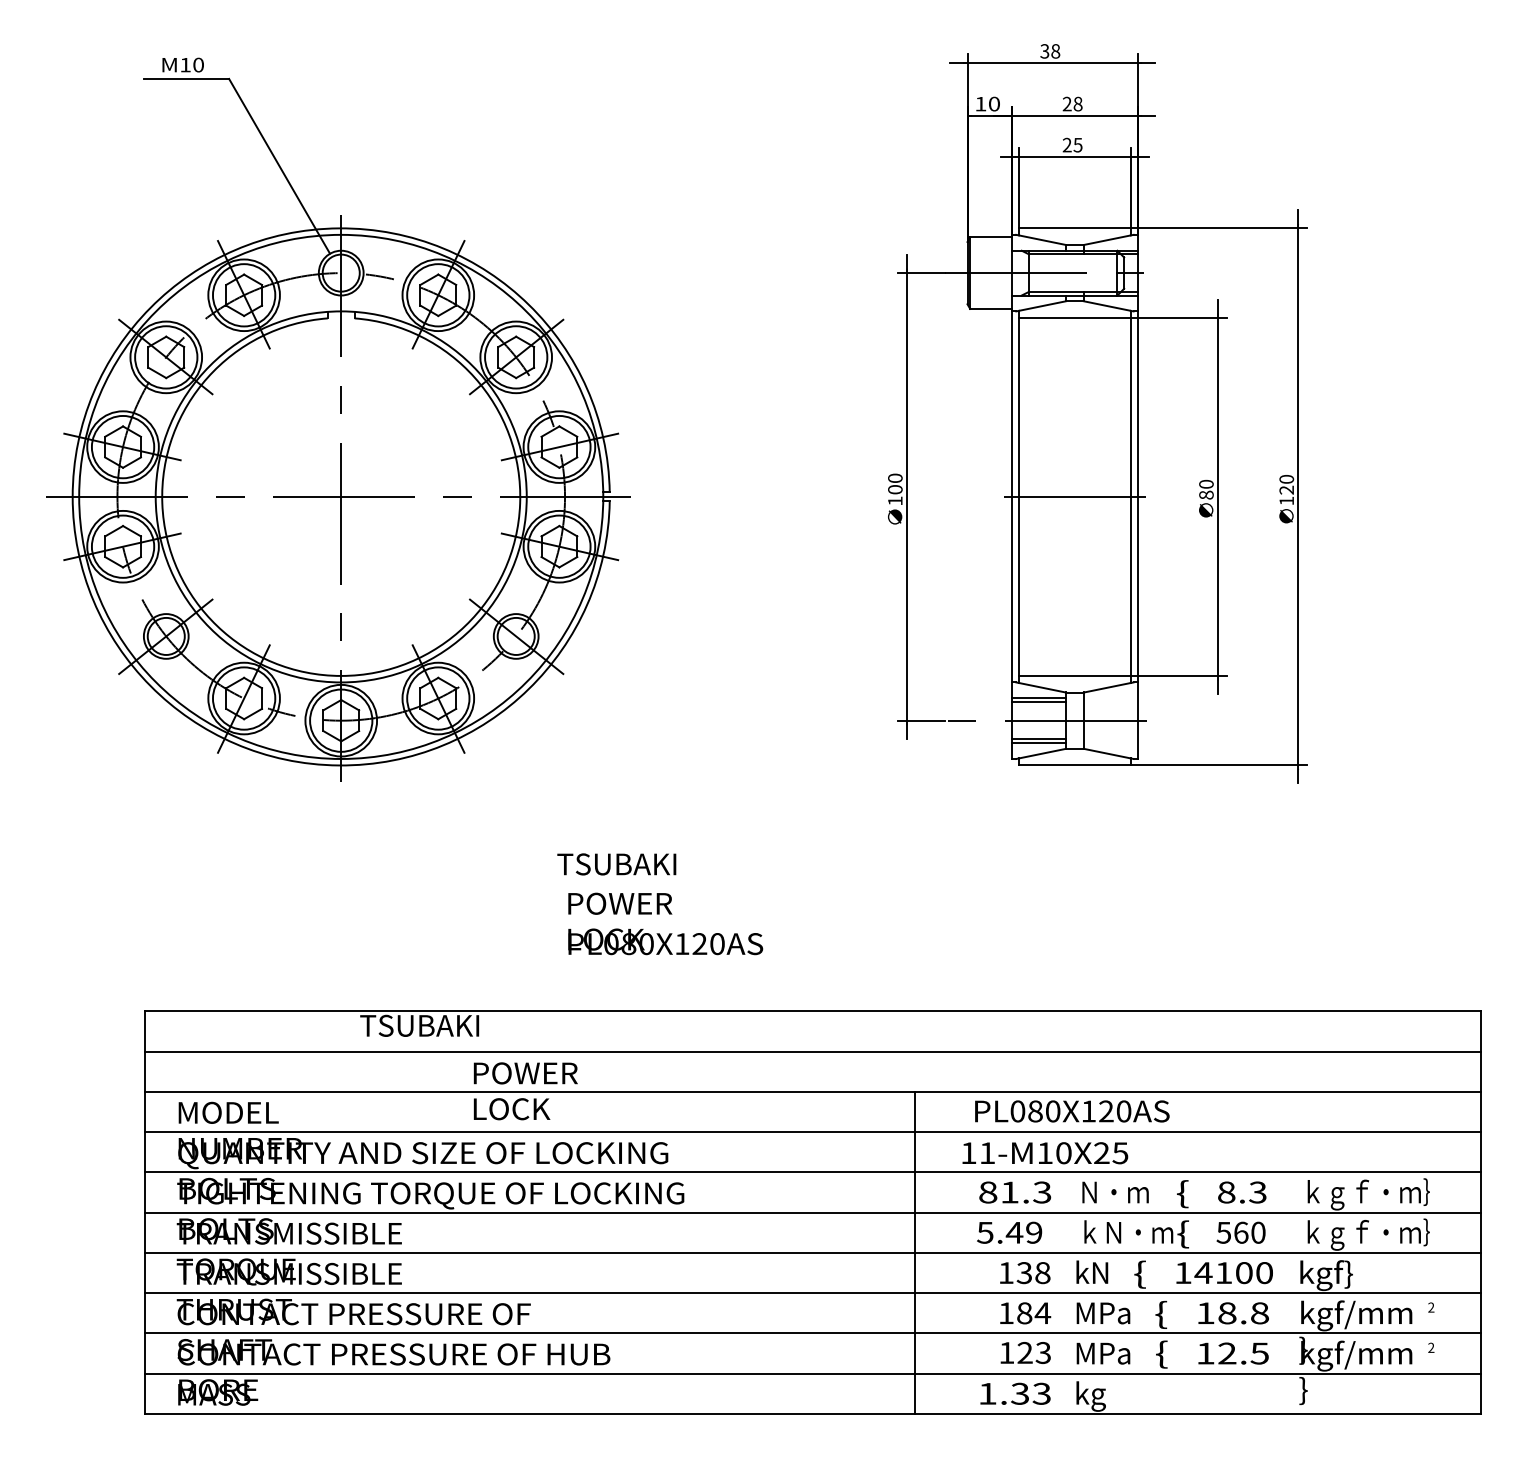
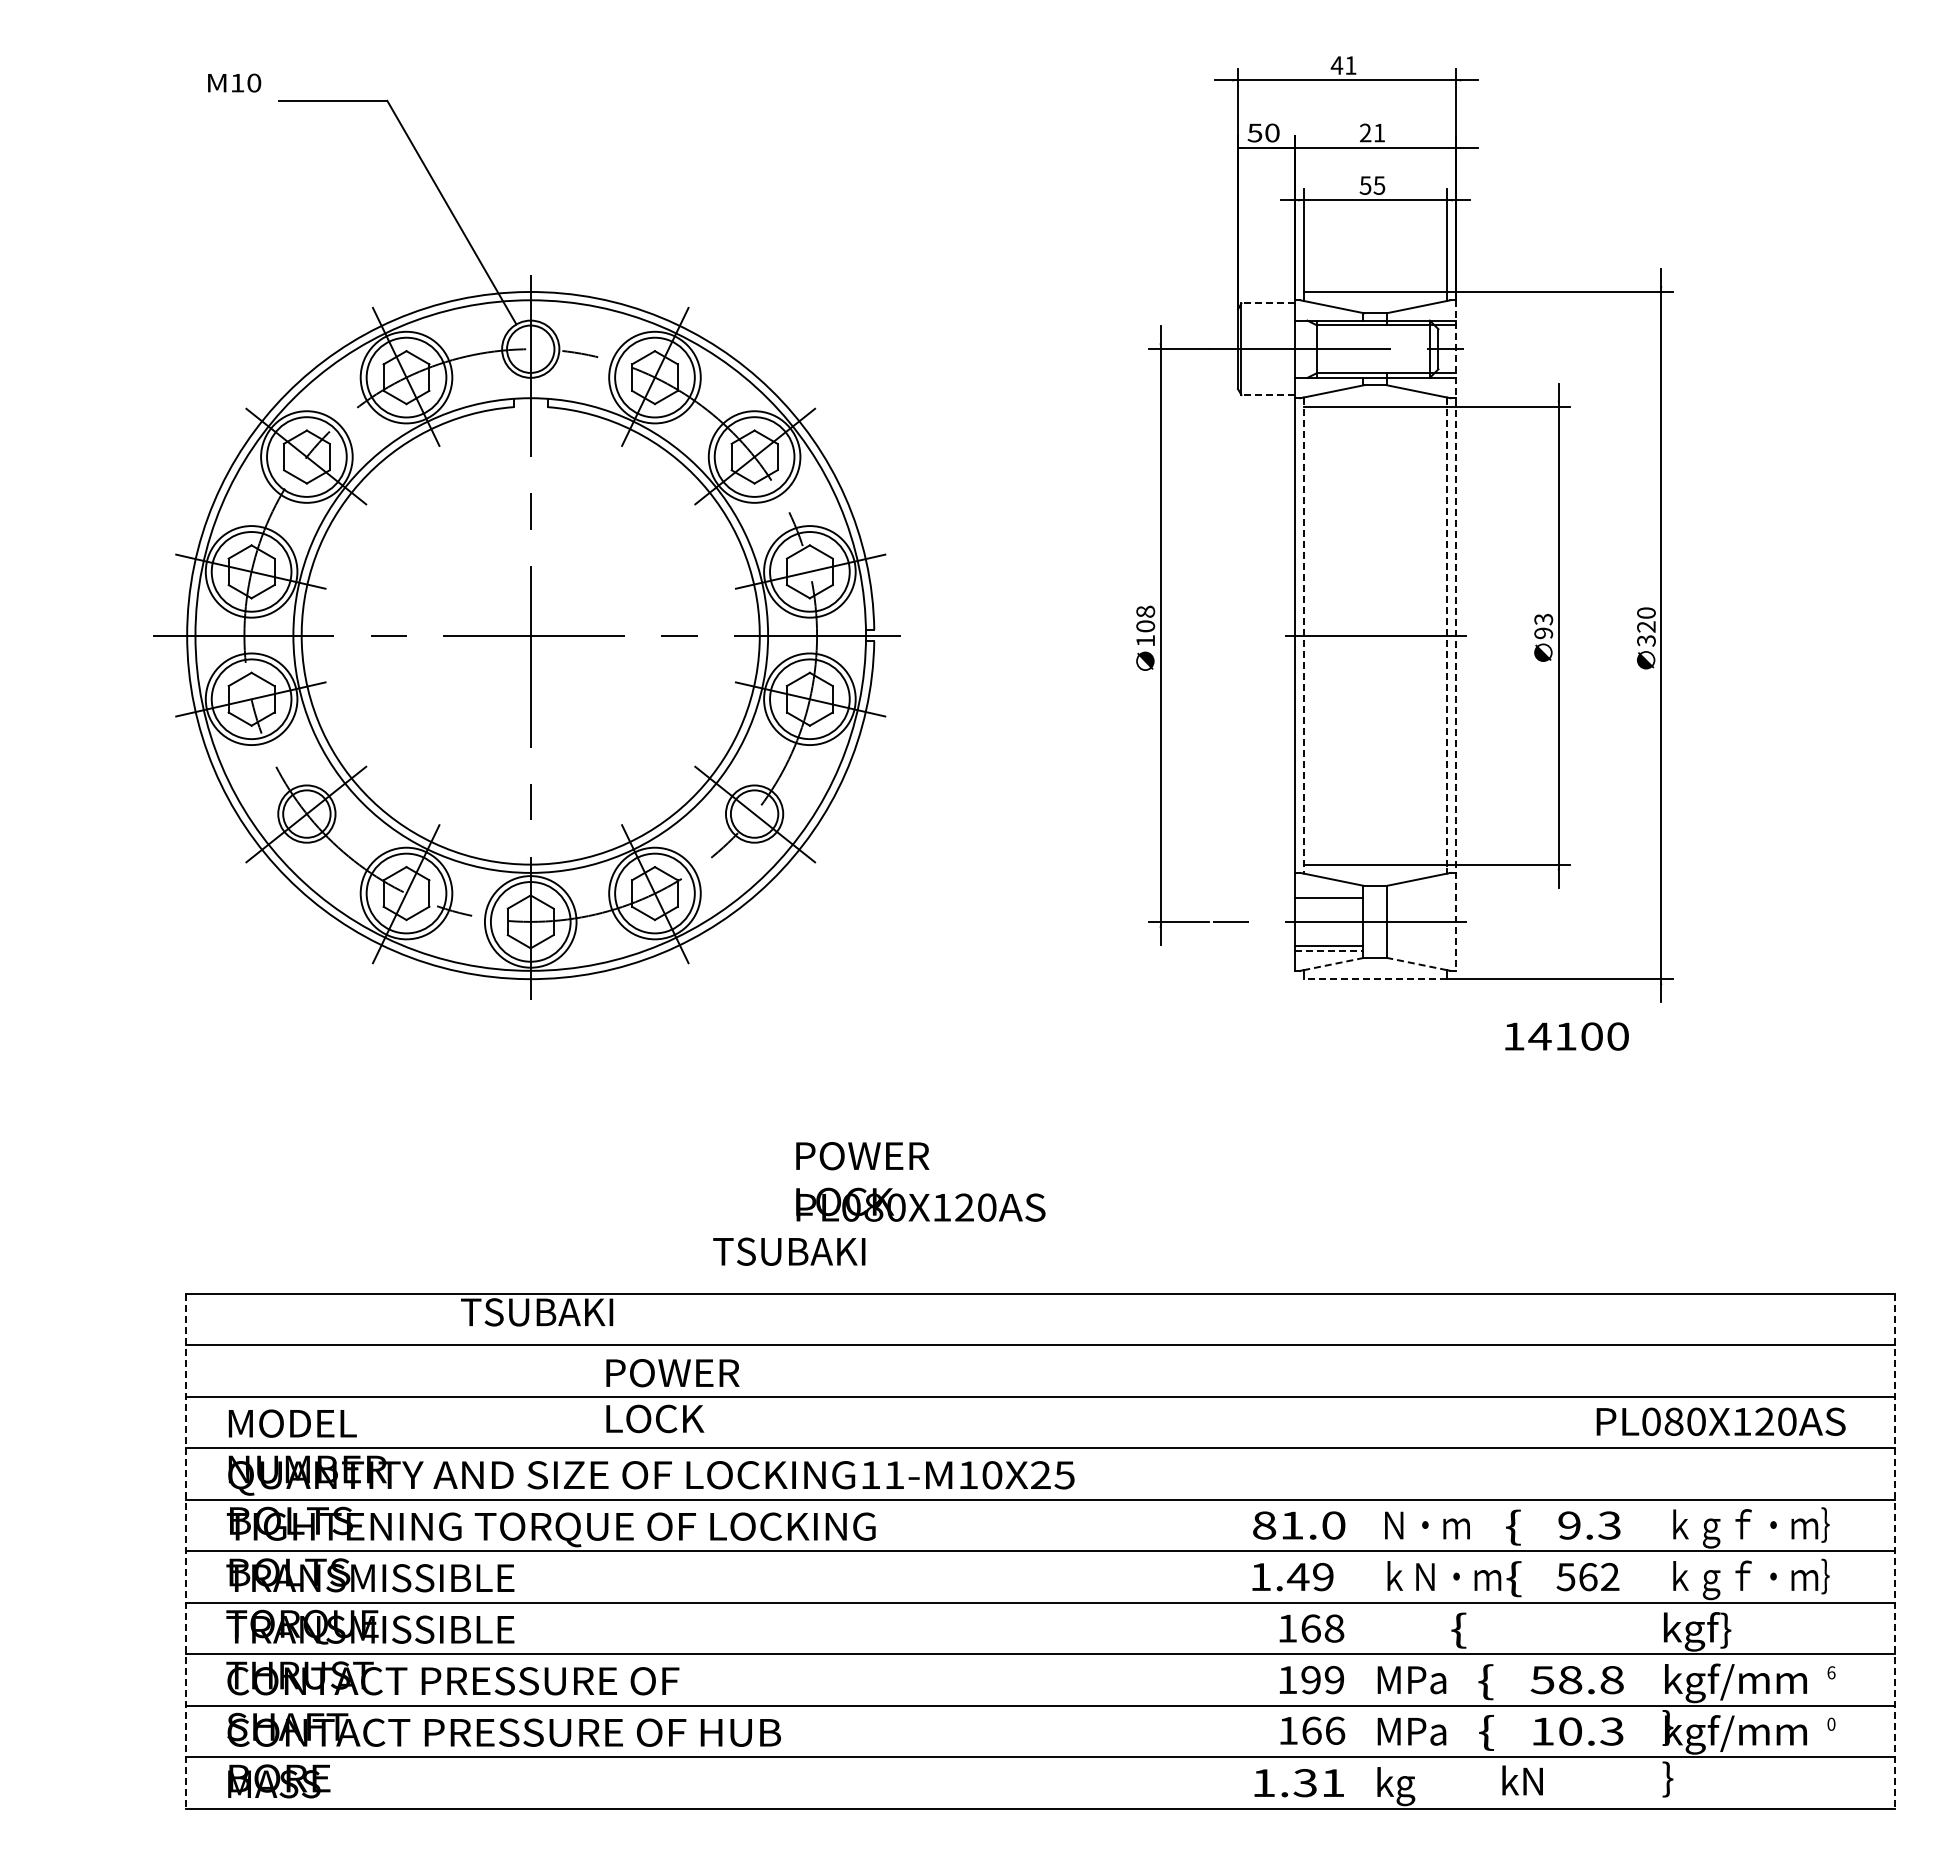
text: (1049, 51) -> (1343, 65), 38 -> 41
text: (980, 103) -> (1254, 132), 10 -> 50
text: (1078, 103) -> (1379, 132), 28 -> 21
text: (1067, 145) -> (1365, 185), 25 -> 55
line: (991, 237) -> (1268, 303), solid -> dashed
line: (991, 309) -> (1268, 395), solid -> dashed
part: (337, 429) -> (526, 549), moved
text: (895, 478) -> (1145, 611), 100 -> 108
text: (1206, 489) -> (1543, 626), 80 -> 93
line: (1018, 497) -> (1303, 636), solid -> dashed
line: (1131, 497) -> (1447, 636), solid -> dashed
line: (1137, 497) -> (1455, 636), solid -> dashed
text: (1286, 500) -> (1646, 640), 120 -> 320
line: (1039, 698) -> (1329, 893), removed
line: (1039, 743) -> (1329, 950), solid -> dashed
line: (1042, 754) -> (1333, 964), solid -> dashed
line: (1107, 754) -> (1416, 964), solid -> dashed
line: (1074, 765) -> (1375, 979), solid -> dashed
text: (616, 864) -> (789, 1251), moved
text: (665, 923) -> (920, 1181), moved
text: (1071, 1111) -> (1720, 1421), moved
text: (1045, 1153) -> (968, 1475), moved
text: (1042, 1192) -> (1333, 1525), 81.3 -> 81.0
text: (1226, 1192) -> (1569, 1525), 8.3 -> 9.3
line: (144, 1212) -> (185, 1551), solid -> dashed
line: (1481, 1212) -> (1895, 1551), solid -> dashed
text: (985, 1233) -> (1260, 1577), 5.49 -> 1.49
text: (1258, 1233) -> (1610, 1577), 560 -> 562
line: (915, 1252) -> (1171, 1602), removed
text: (1024, 1272) -> (1310, 1628), 138 -> 168
text: (1092, 1272) -> (1522, 1780), moved
text: (1224, 1272) -> (1566, 1036), moved
text: (1431, 1307) -> (1831, 1672), 2 -> 6
text: (1033, 1313) -> (1322, 1680), 184 -> 199
text: (1205, 1313) -> (1542, 1680), 18.8 -> 58.8
text: (1431, 1347) -> (1831, 1723), 2 -> 0
text: (1034, 1352) -> (1323, 1730), 123 -> 166
text: (1243, 1353) -> (1591, 1731), 12.5 -> 10.3
text: (1041, 1394) -> (1332, 1783), 1.33 -> 1.31

